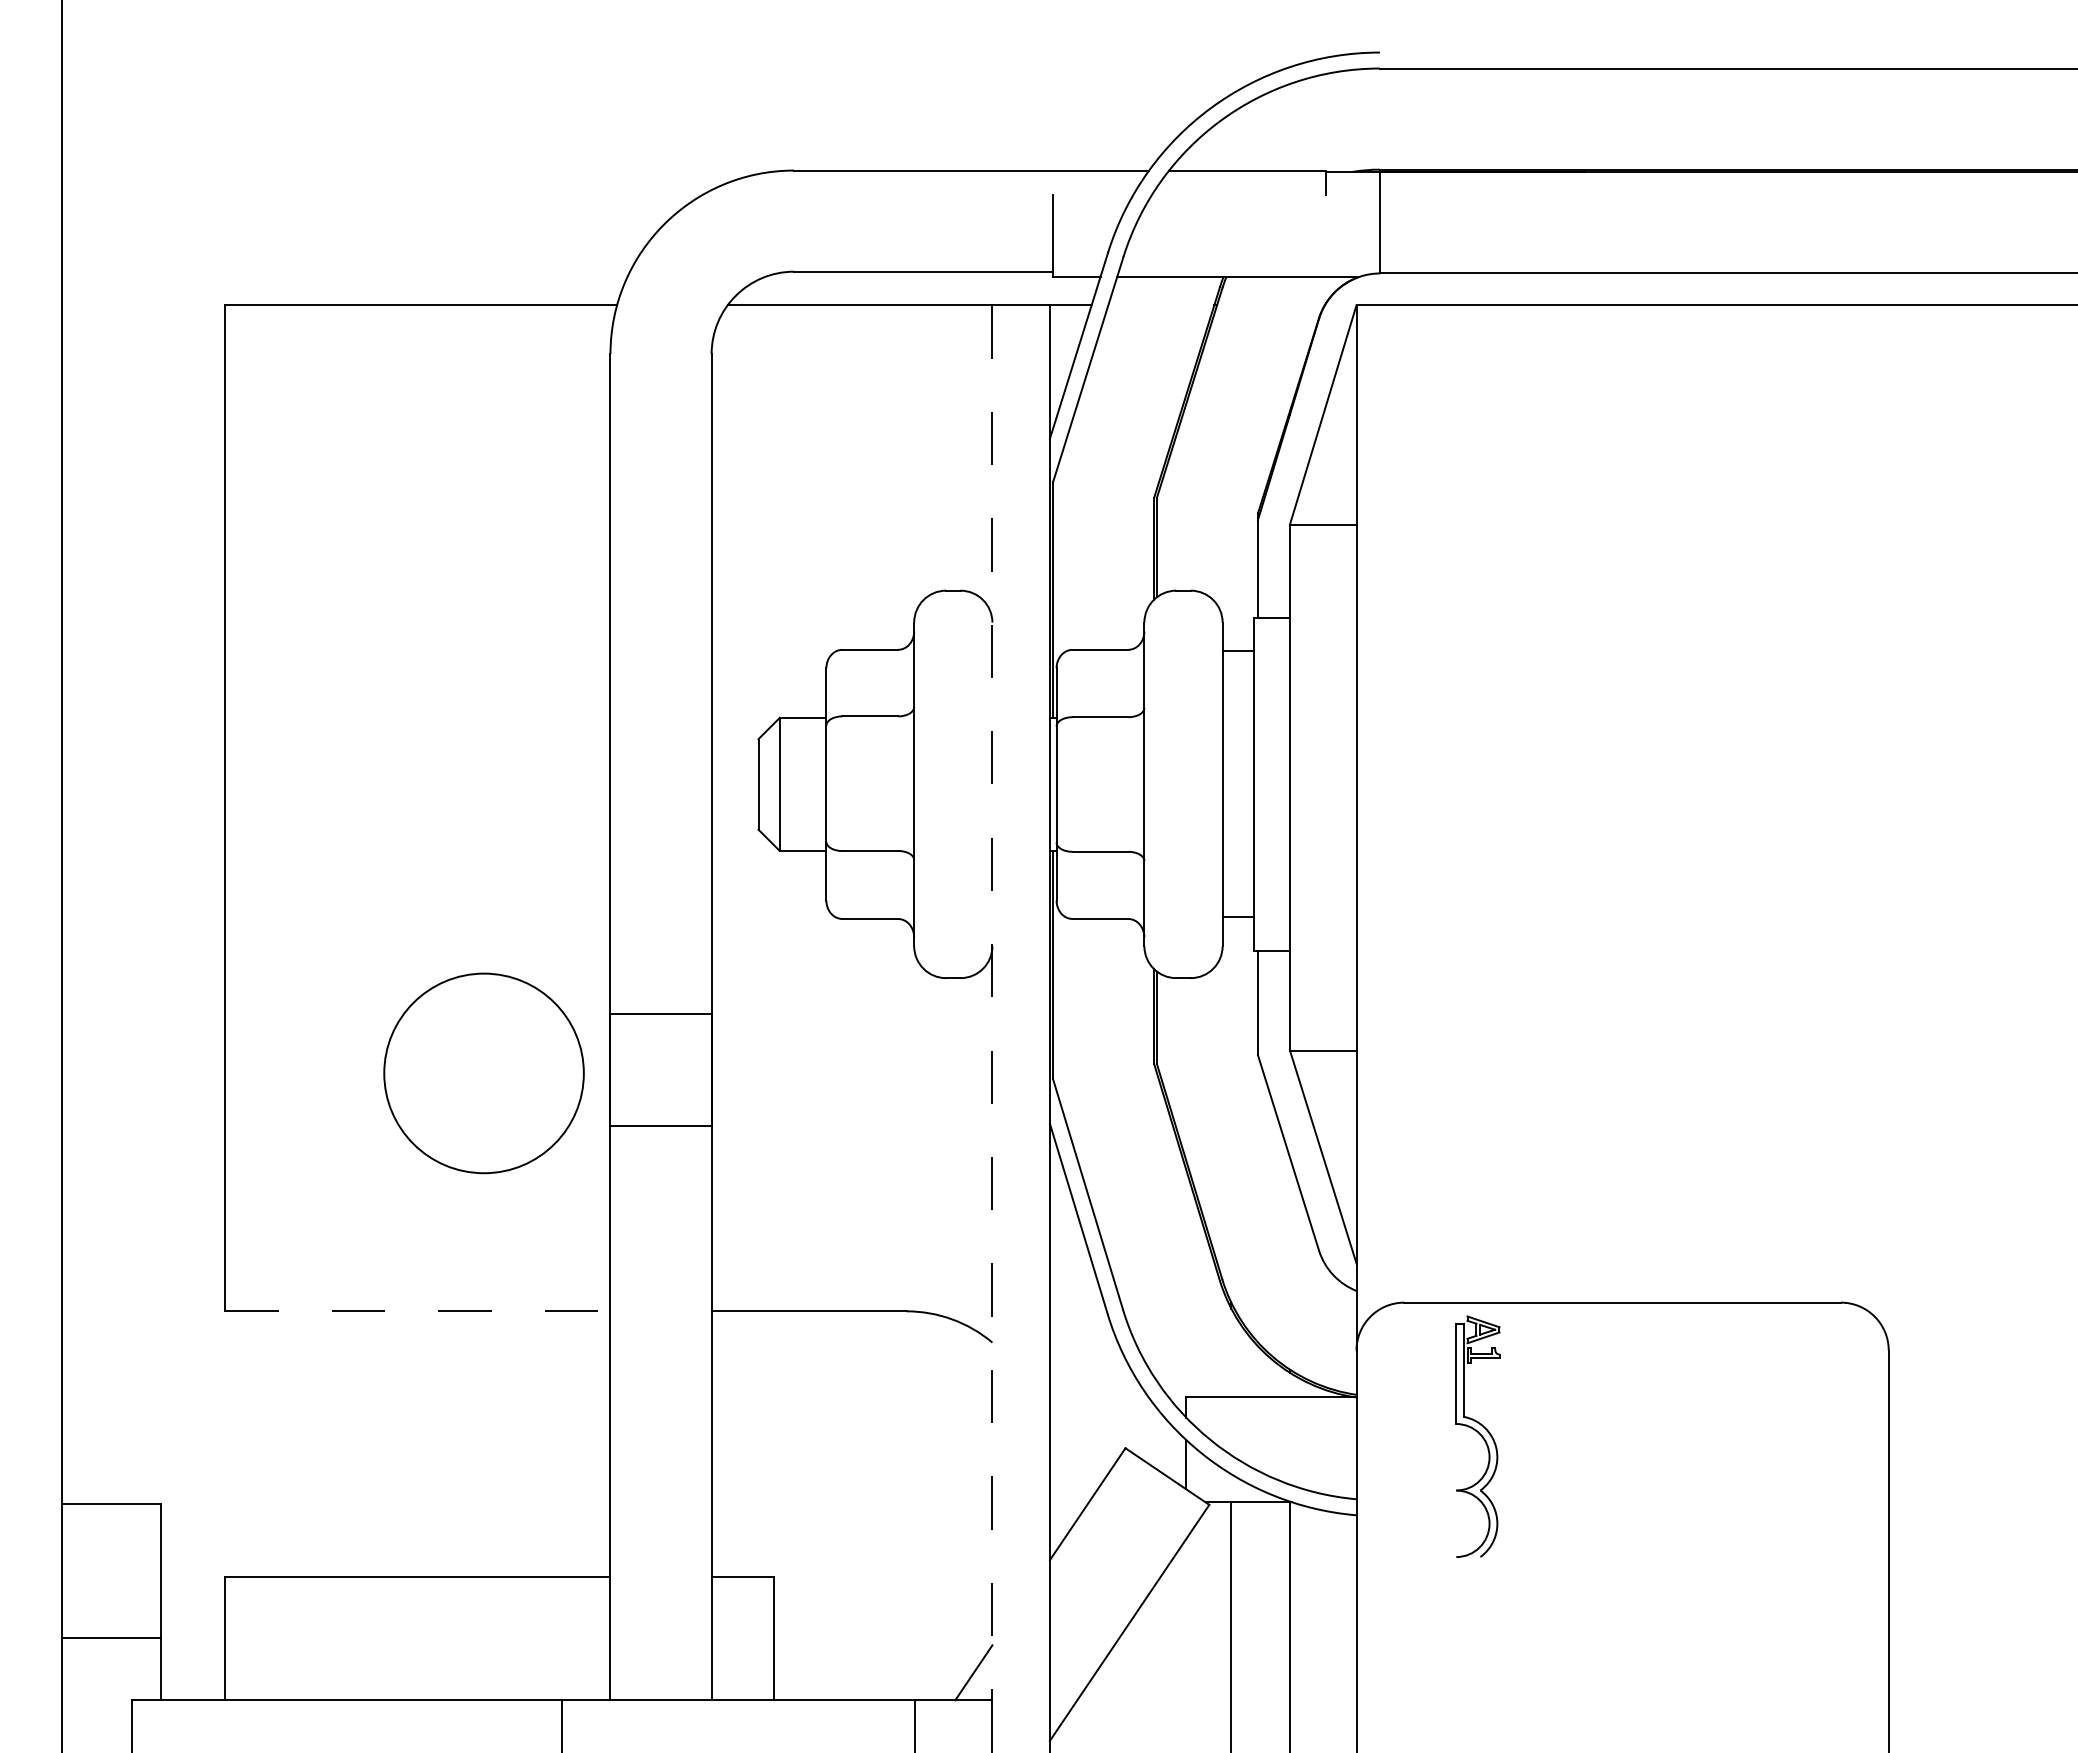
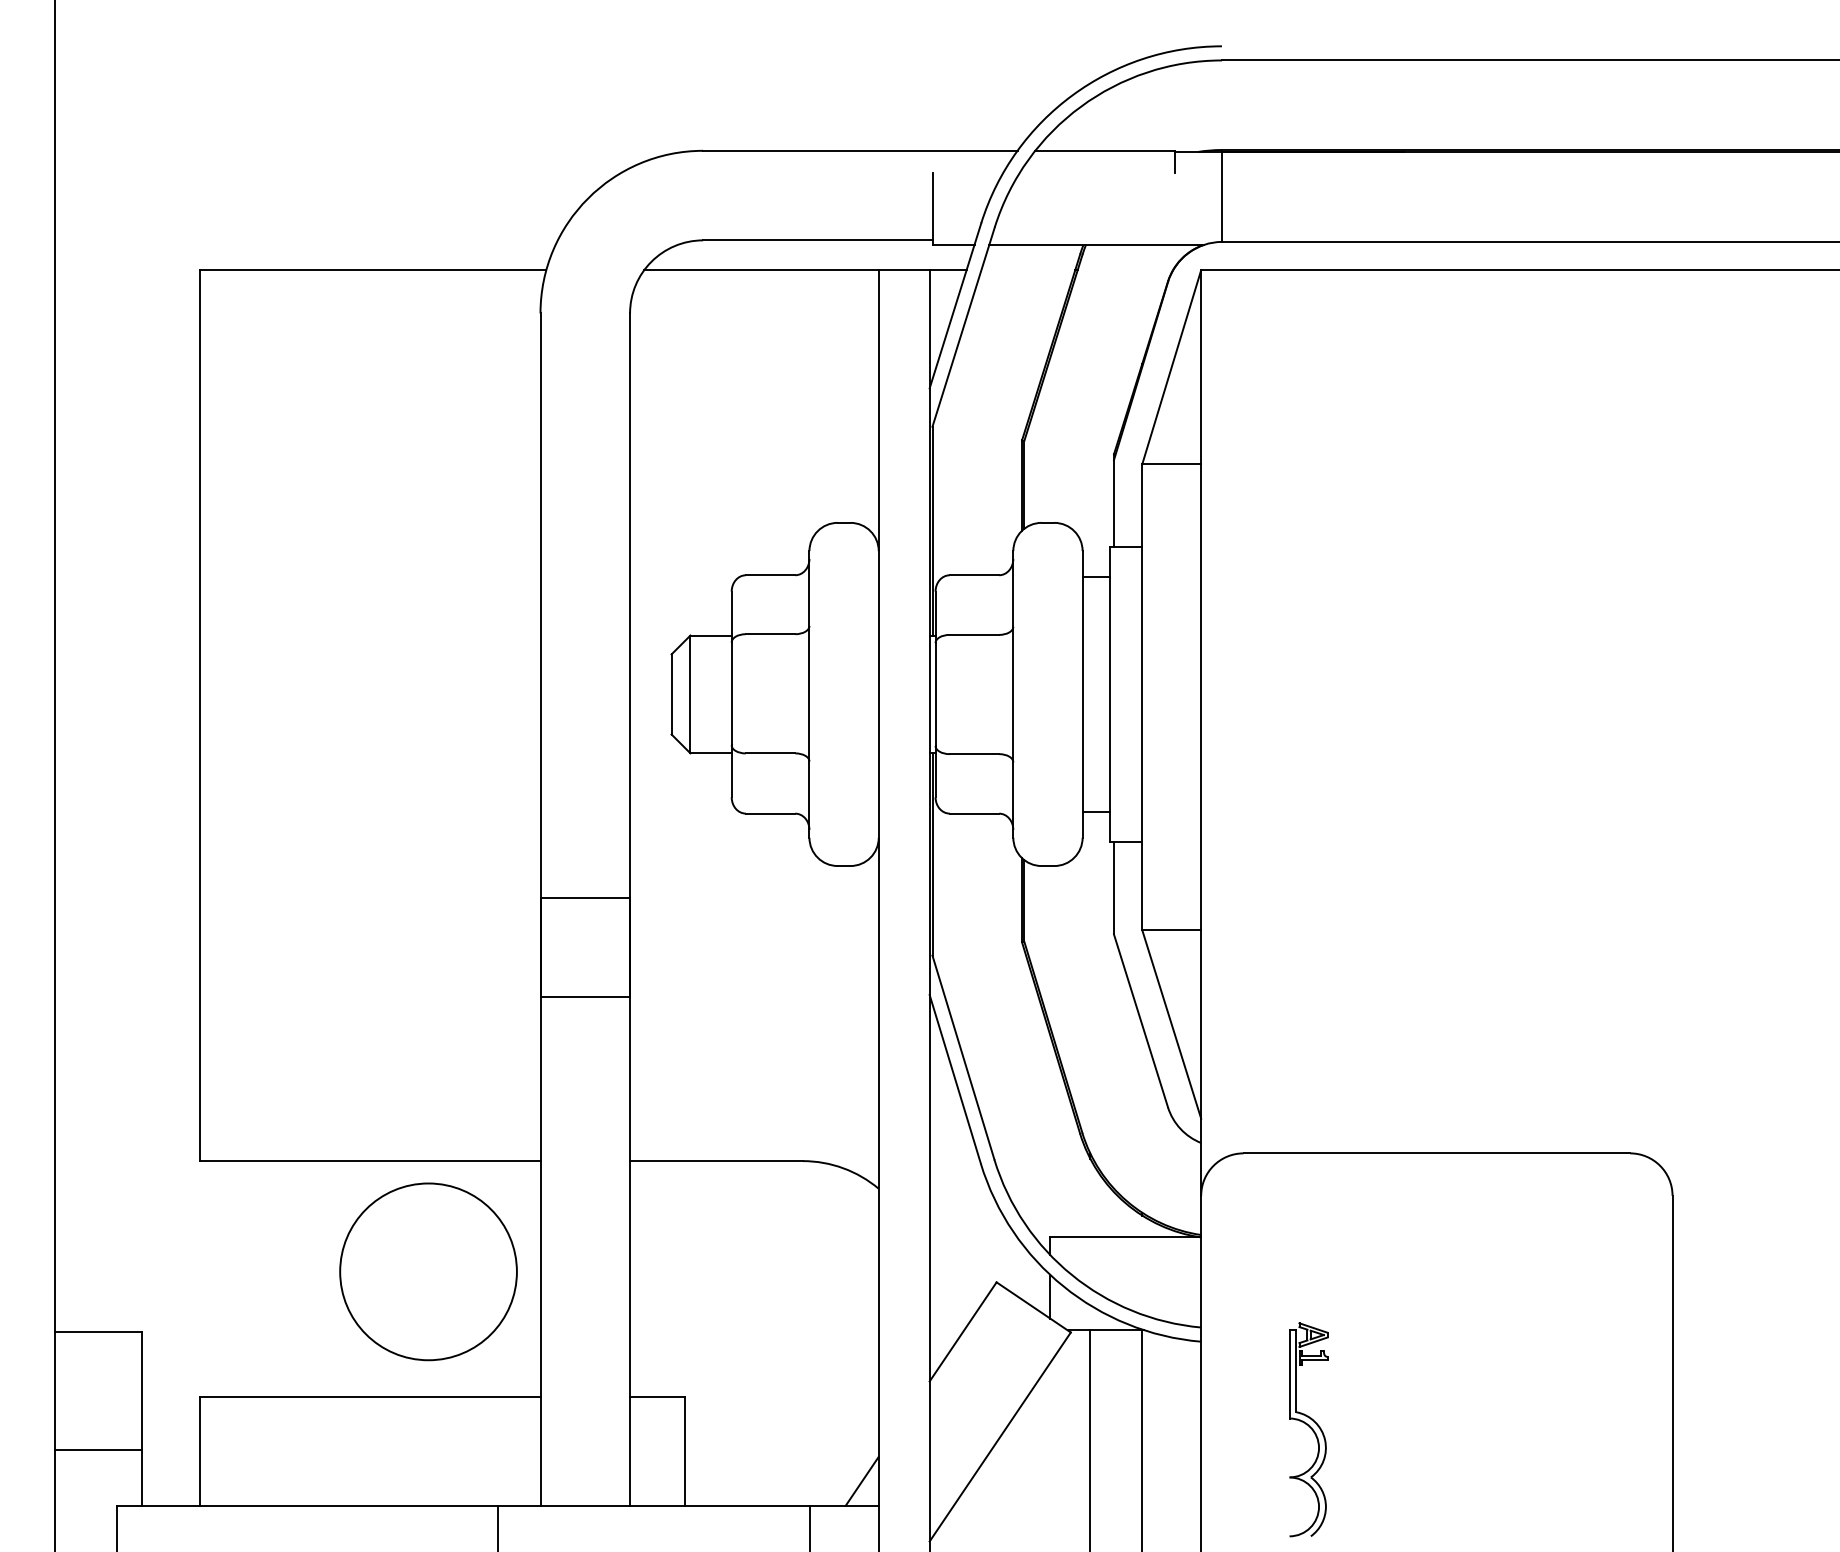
line: (992, 1002) -> (878, 887), dashed -> solid
circle: (483, 1073) -> (428, 1271), moved
line: (417, 1311) -> (369, 1161), dashed -> solid
part: (1477, 1436) -> (1308, 1429), moved

